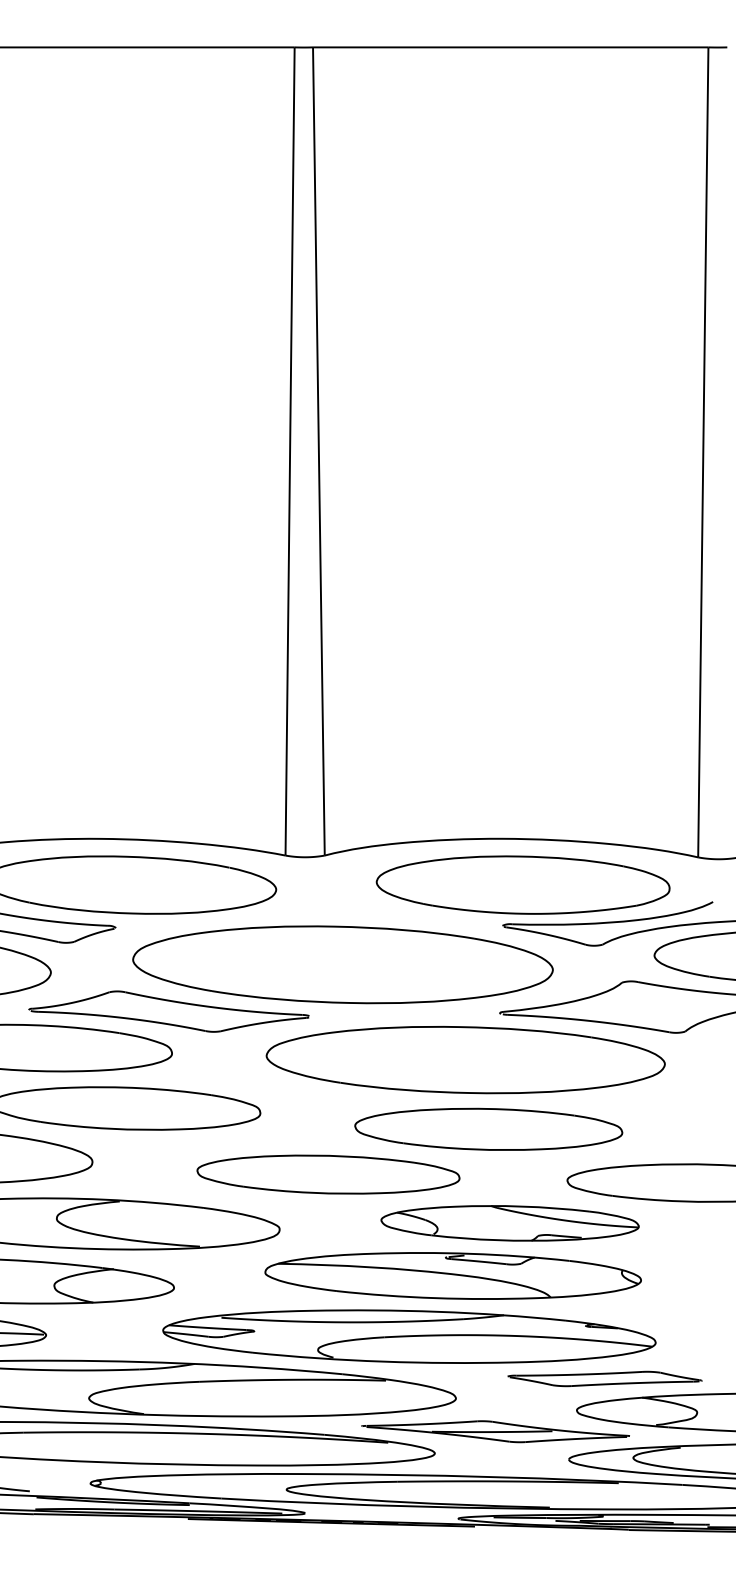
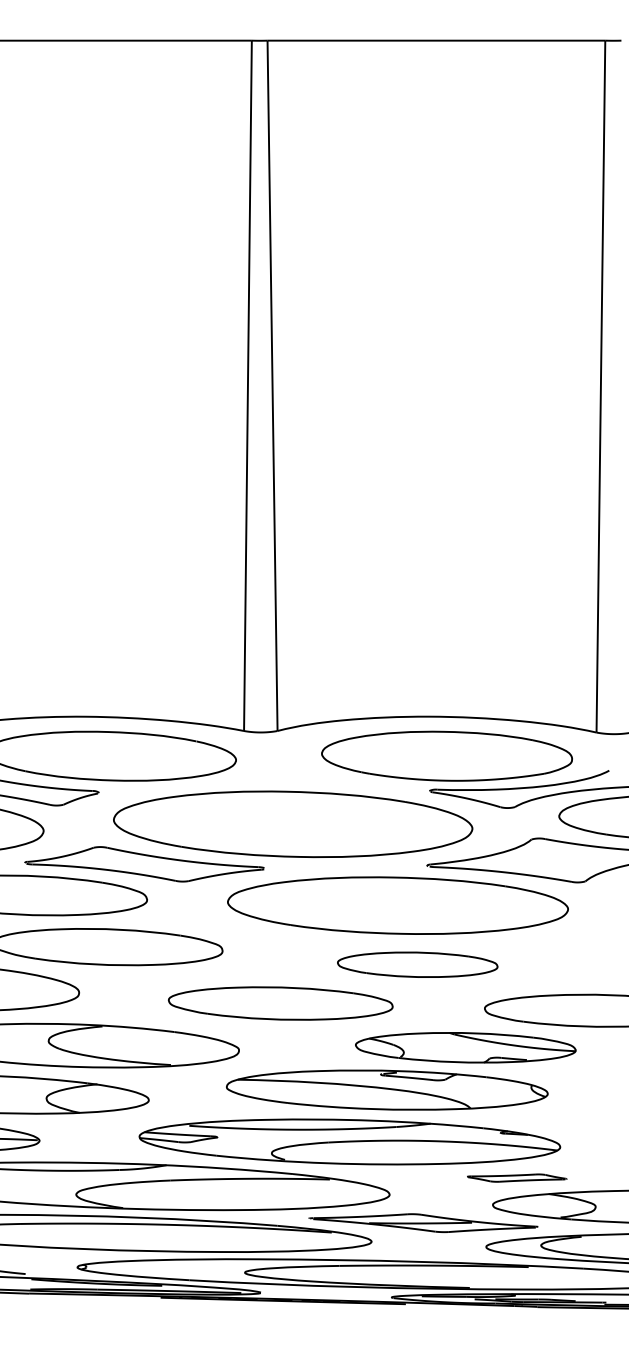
part: (488, 1128) -> (417, 964), size x0.7
part: (509, 1223) -> (465, 1047), moved
part: (604, 1378) -> (516, 1177), size x0.6

